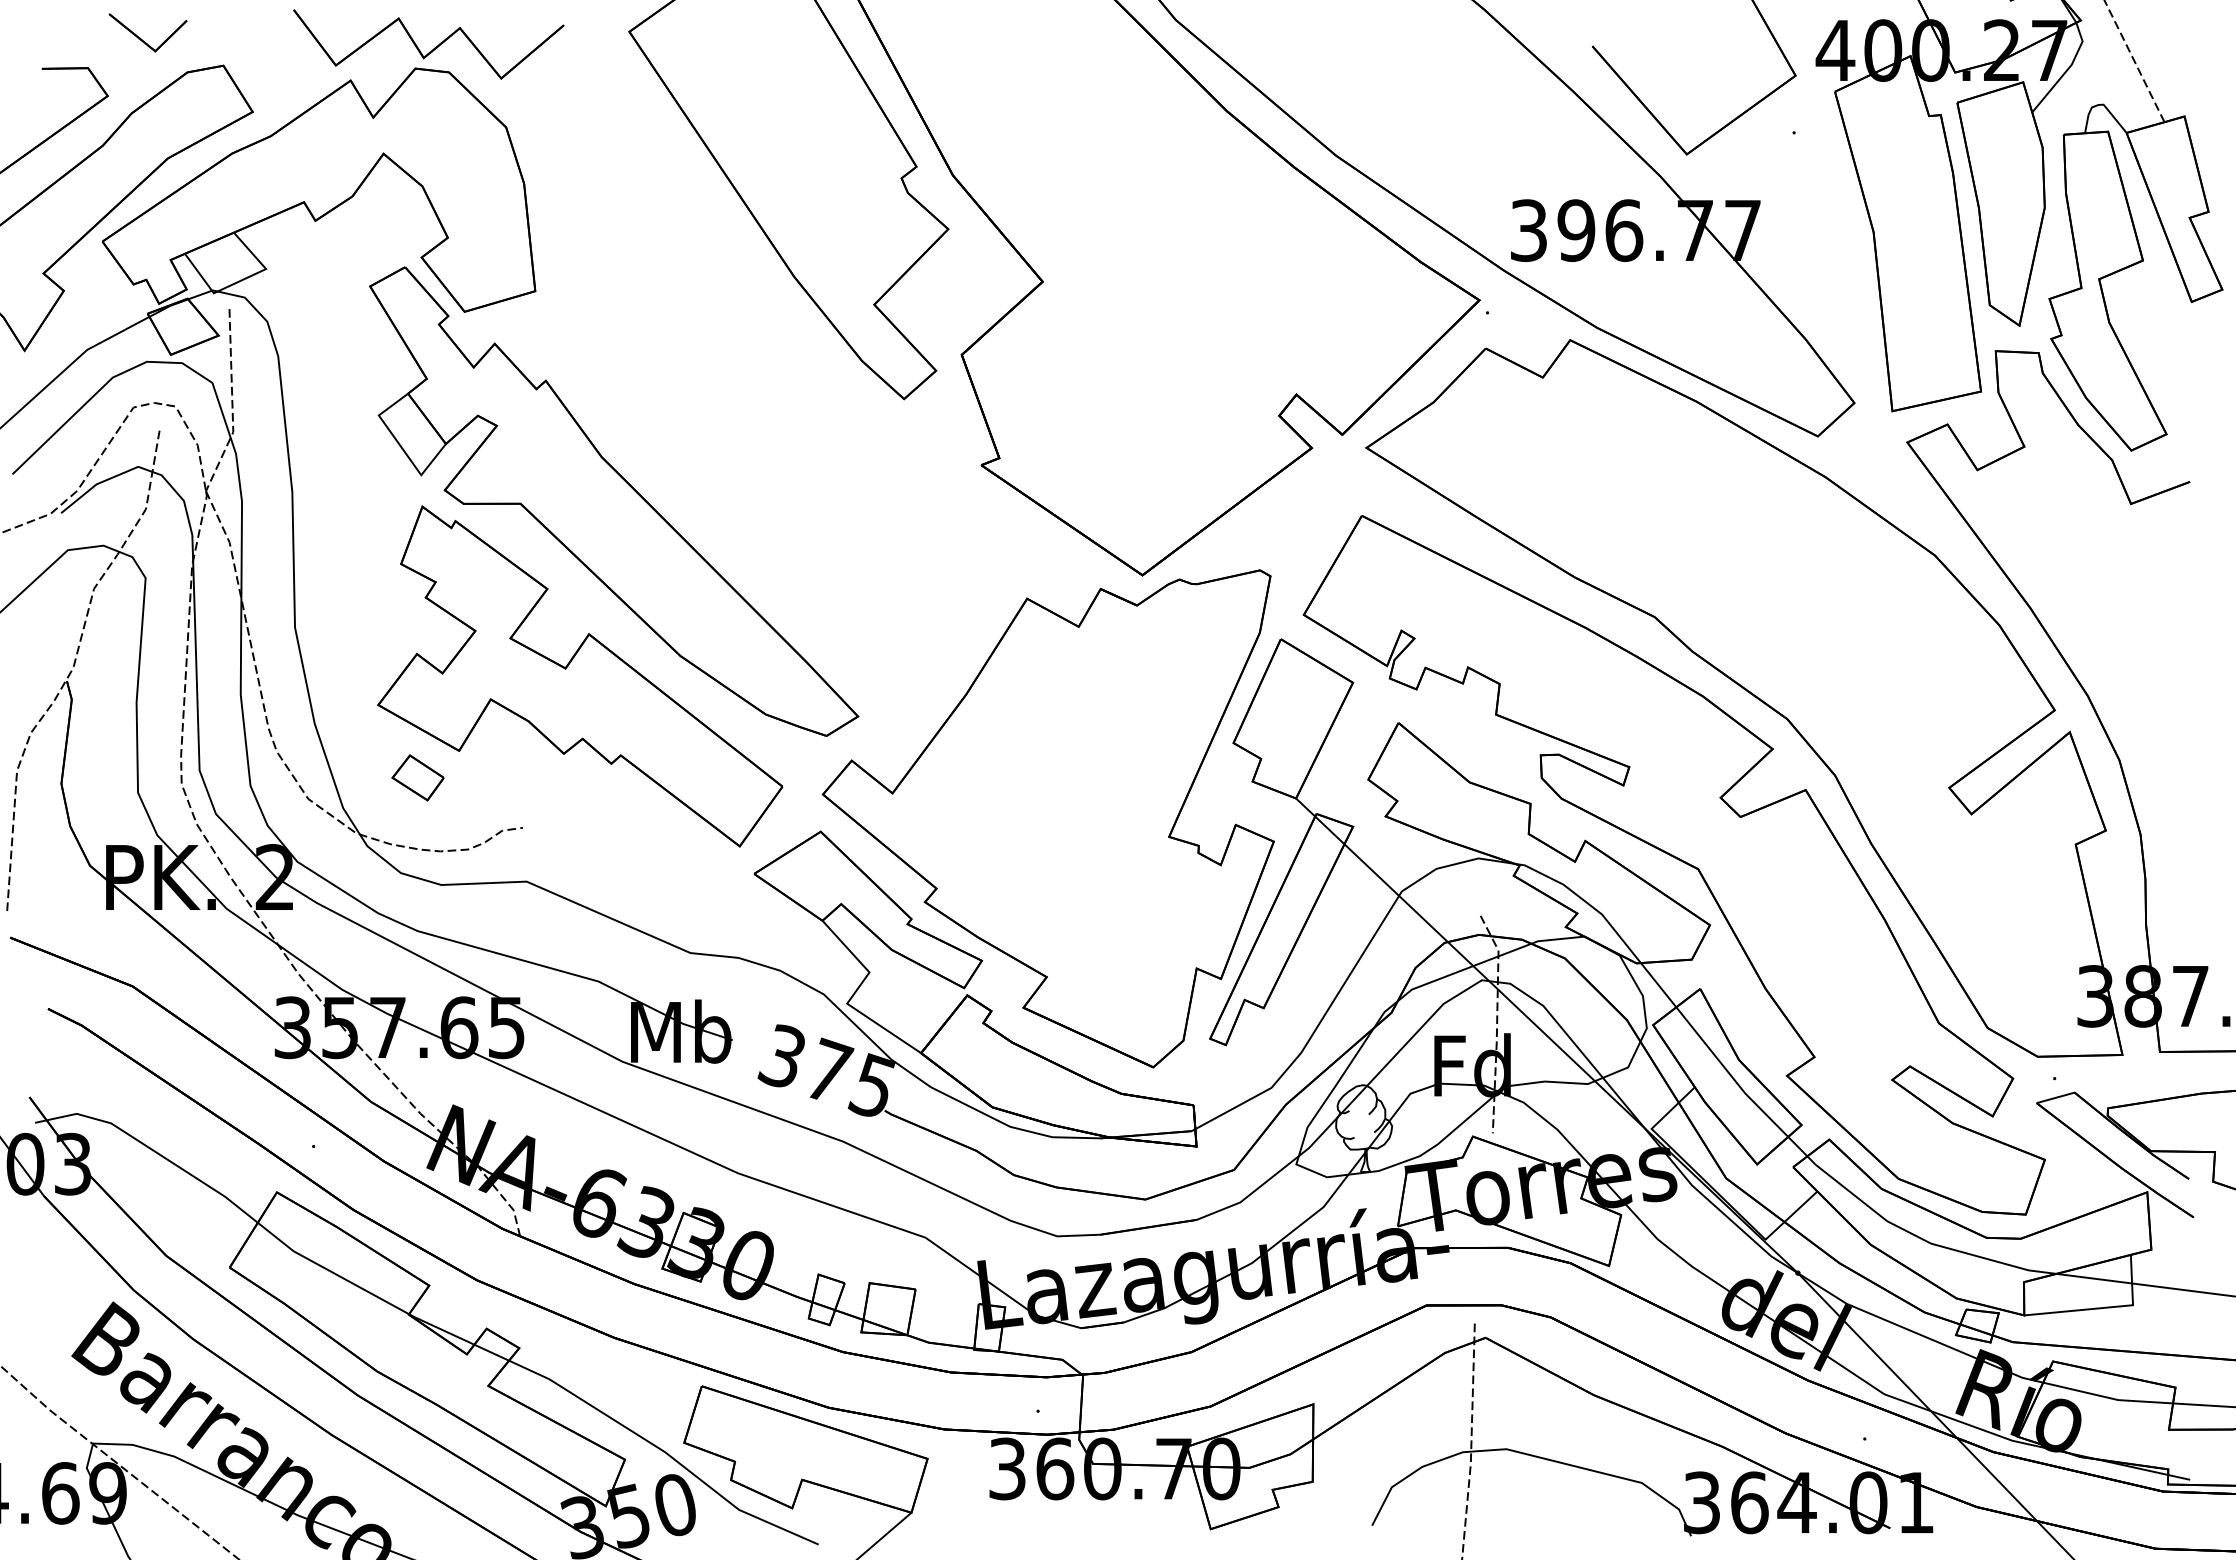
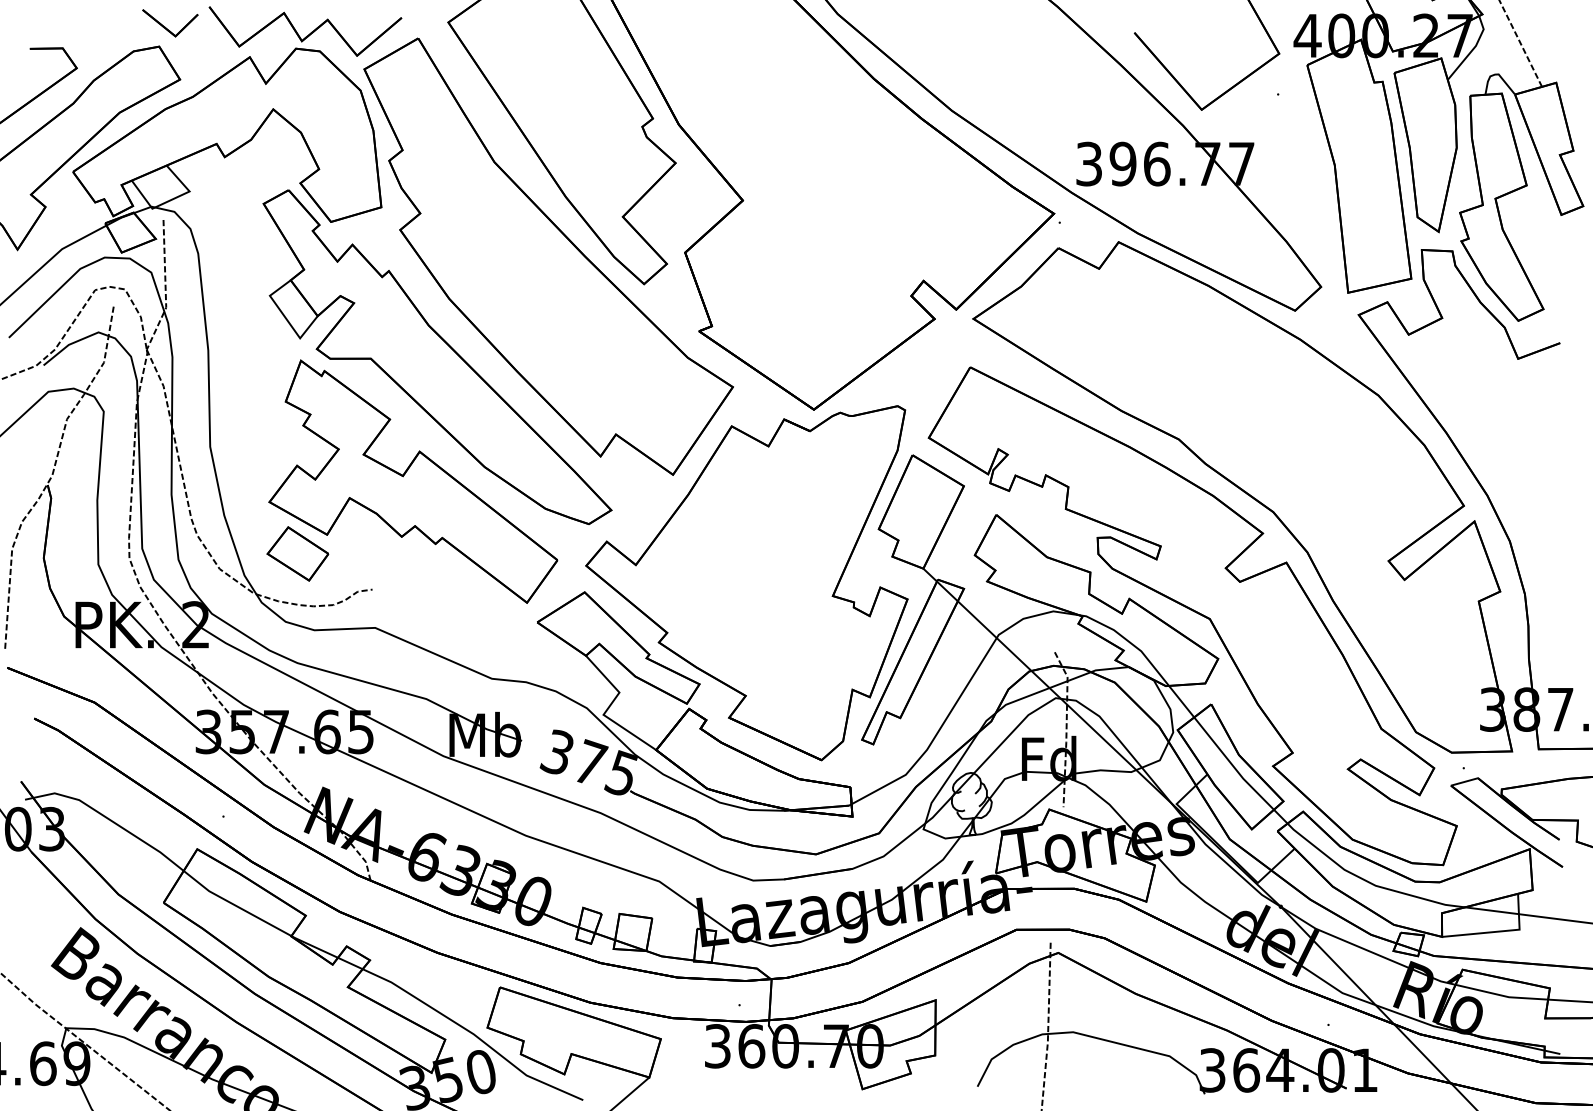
part: (141, 38) -> (165, 27), moved
part: (769, 360) -> (548, 256), added
part: (417, 777) -> (297, 553), size x1.67

